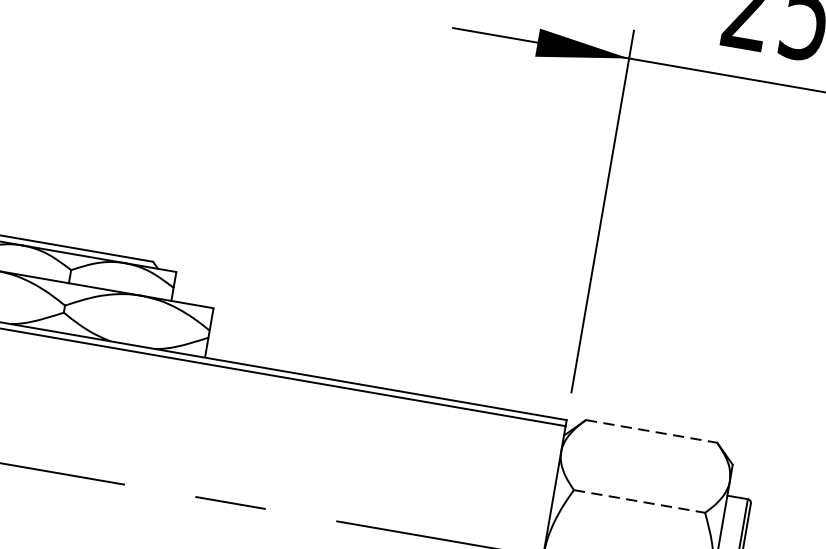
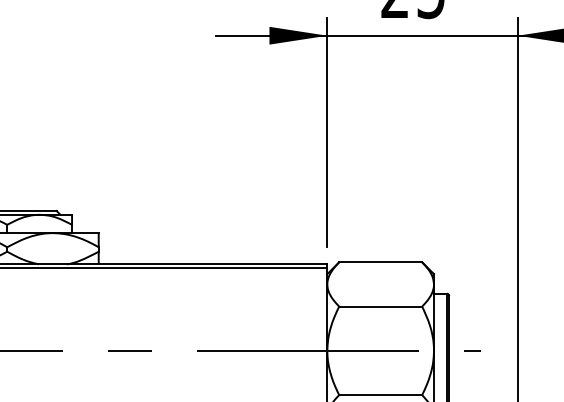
line: (652, 431) -> (381, 262), dashed -> solid
line: (640, 501) -> (381, 306), dashed -> solid

